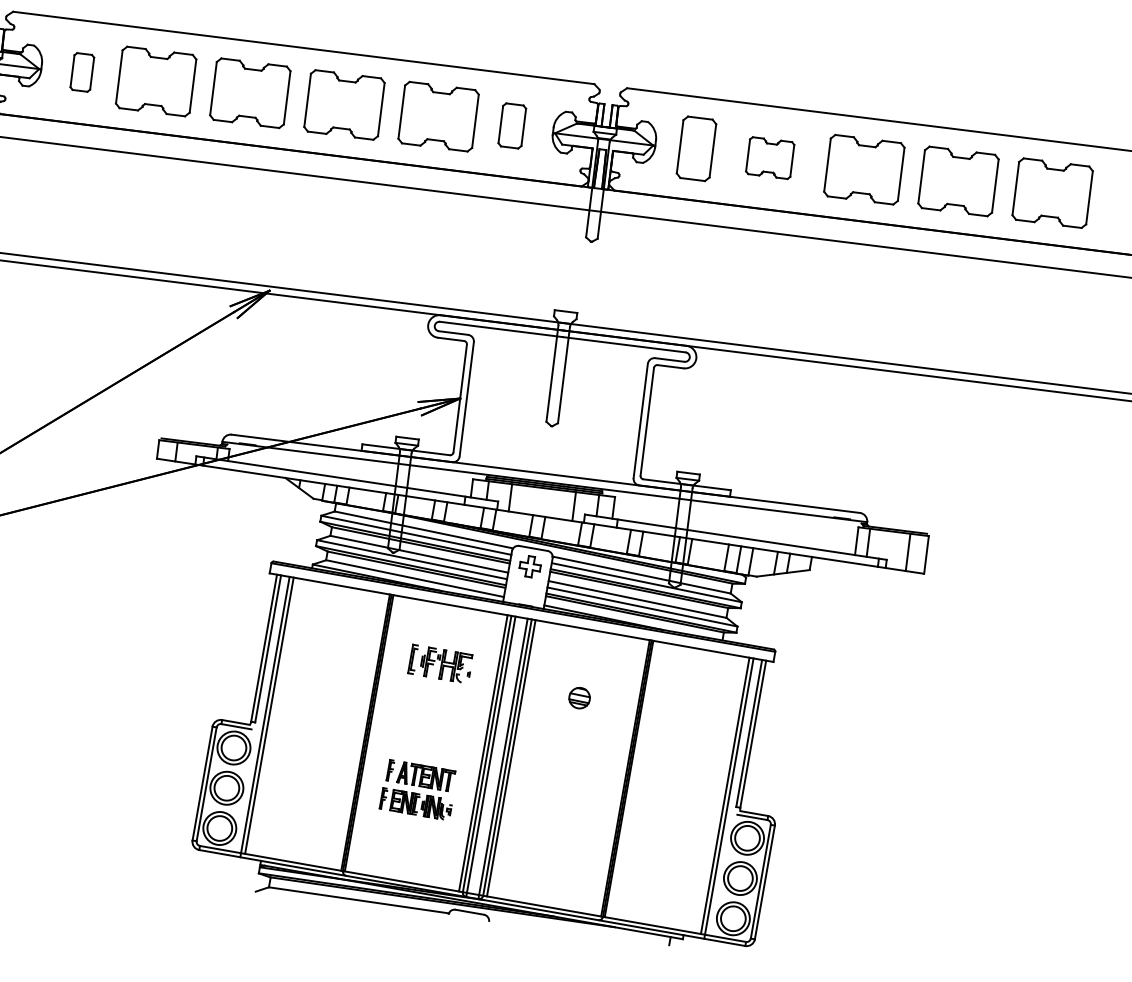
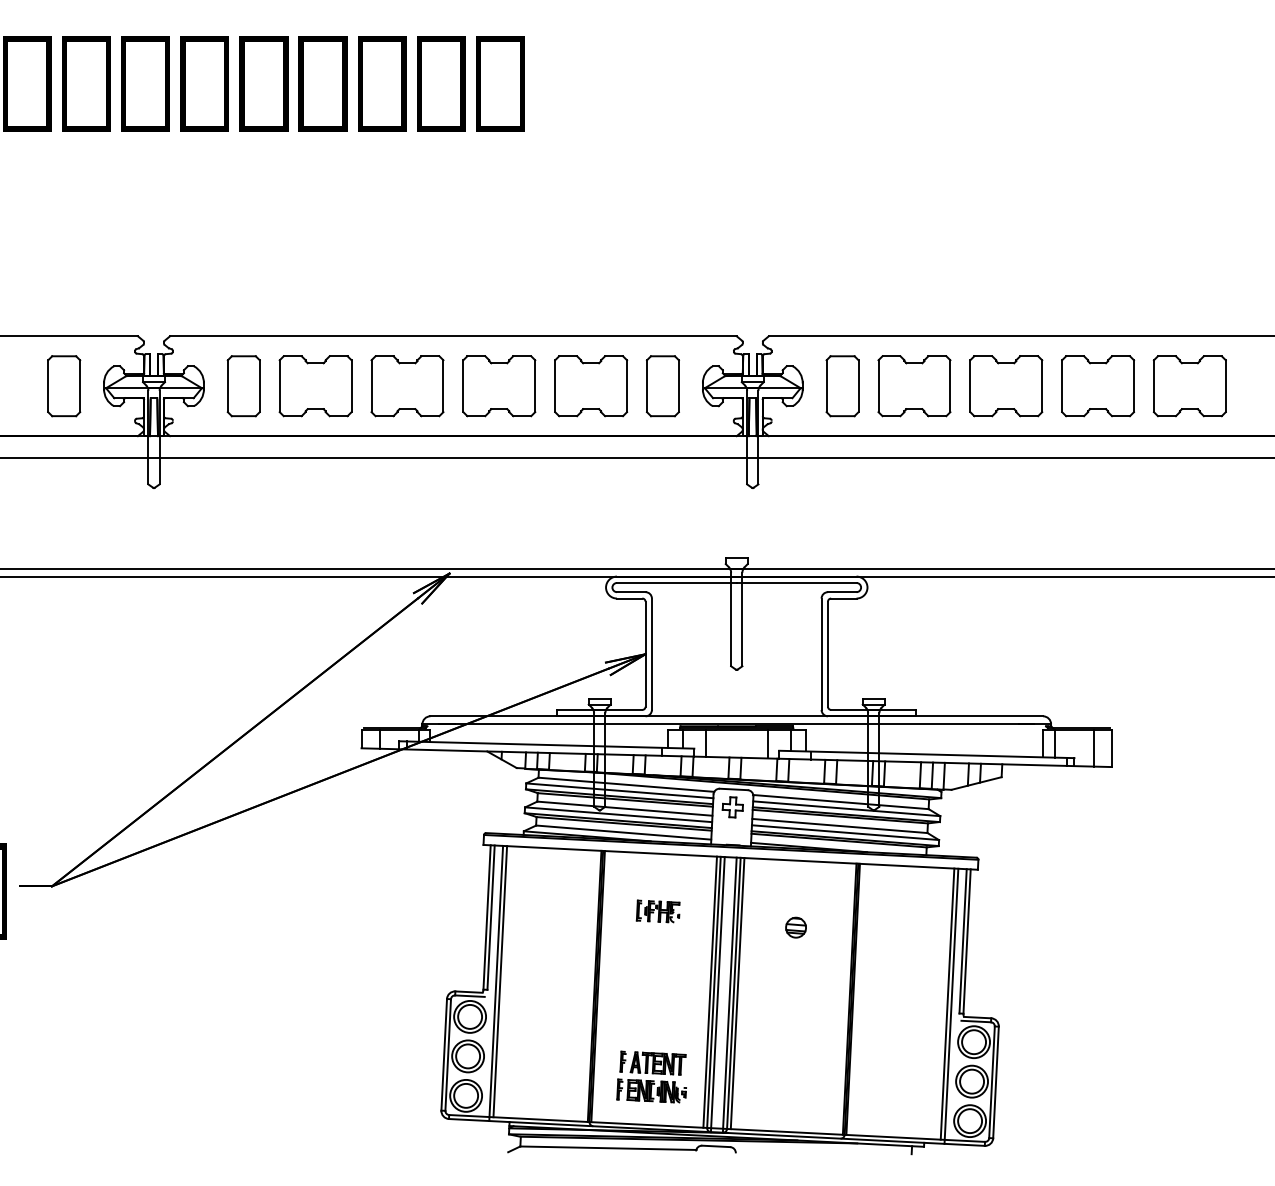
part: (82, 72) -> (243, 386), size x1.67
part: (511, 126) -> (662, 386), size x1.43
part: (770, 158) -> (914, 386), size x1.67
part: (439, 663) -> (657, 911), size x0.71
part: (417, 789) -> (651, 1076), moved

